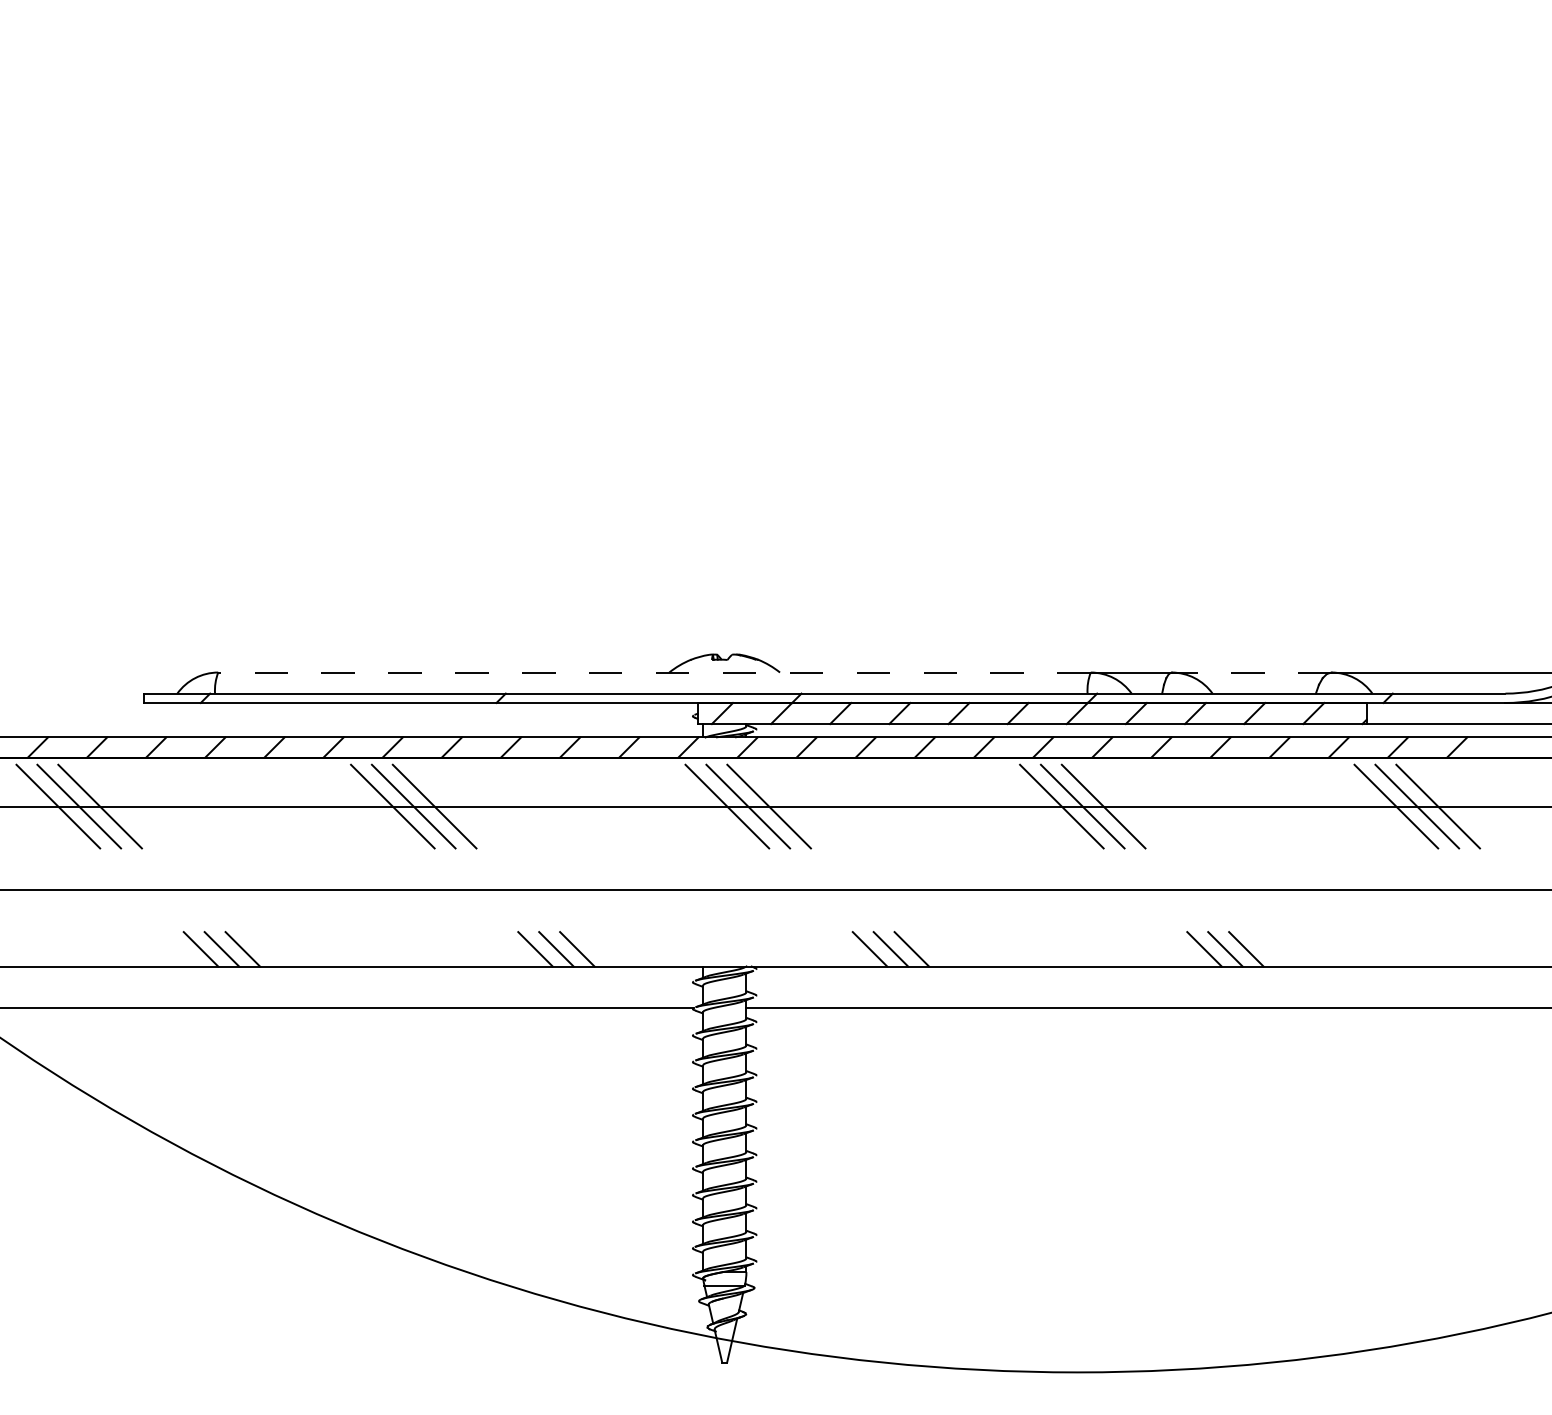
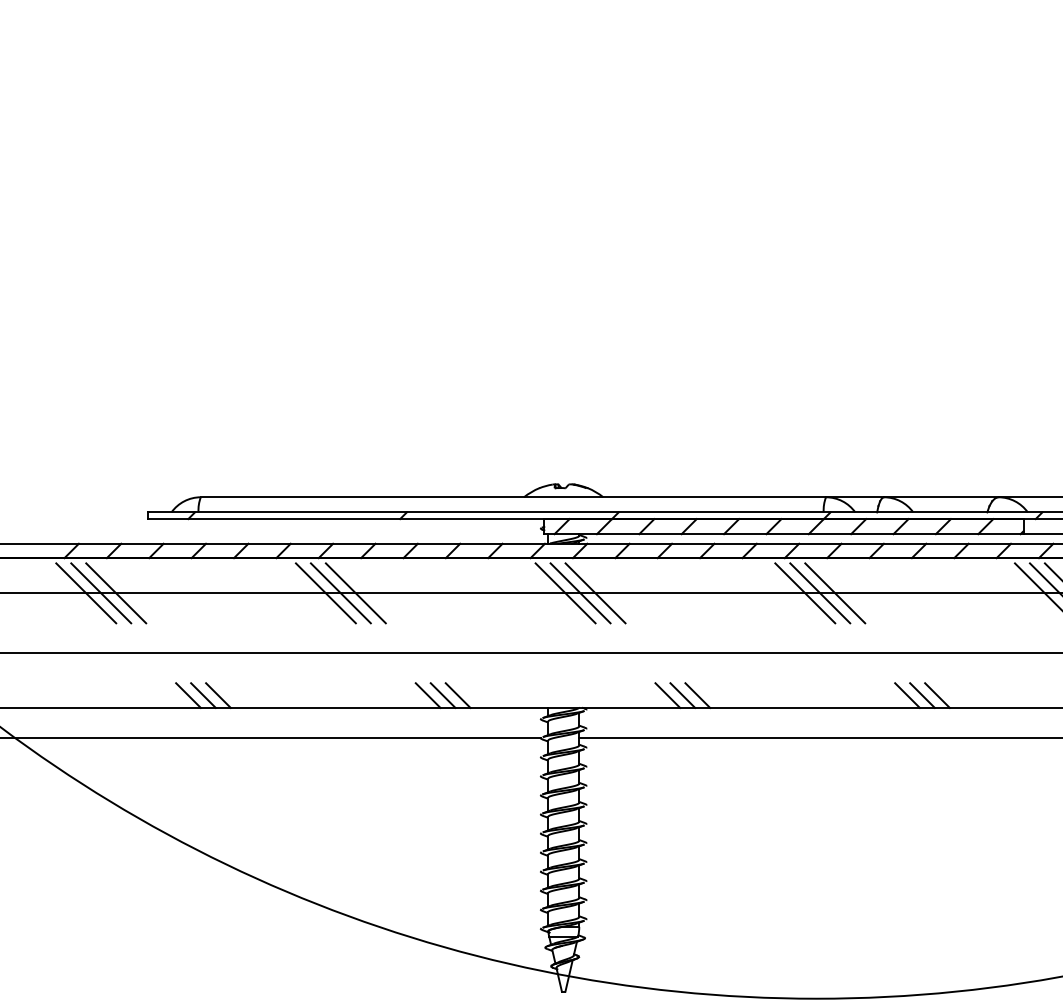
line: (654, 672) -> (513, 497), dashed -> solid
line: (1251, 672) -> (941, 497), dashed -> solid

